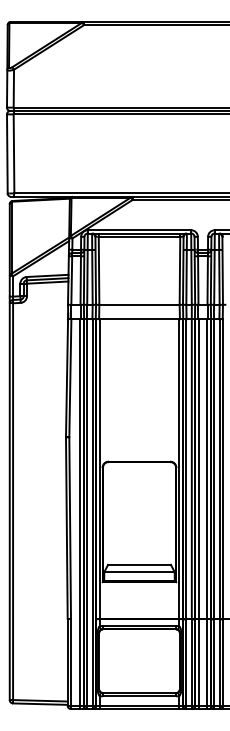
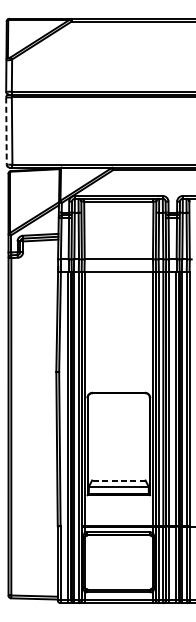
line: (7, 153) -> (6, 130), solid -> dashed
line: (139, 564) -> (118, 480), solid -> dashed

